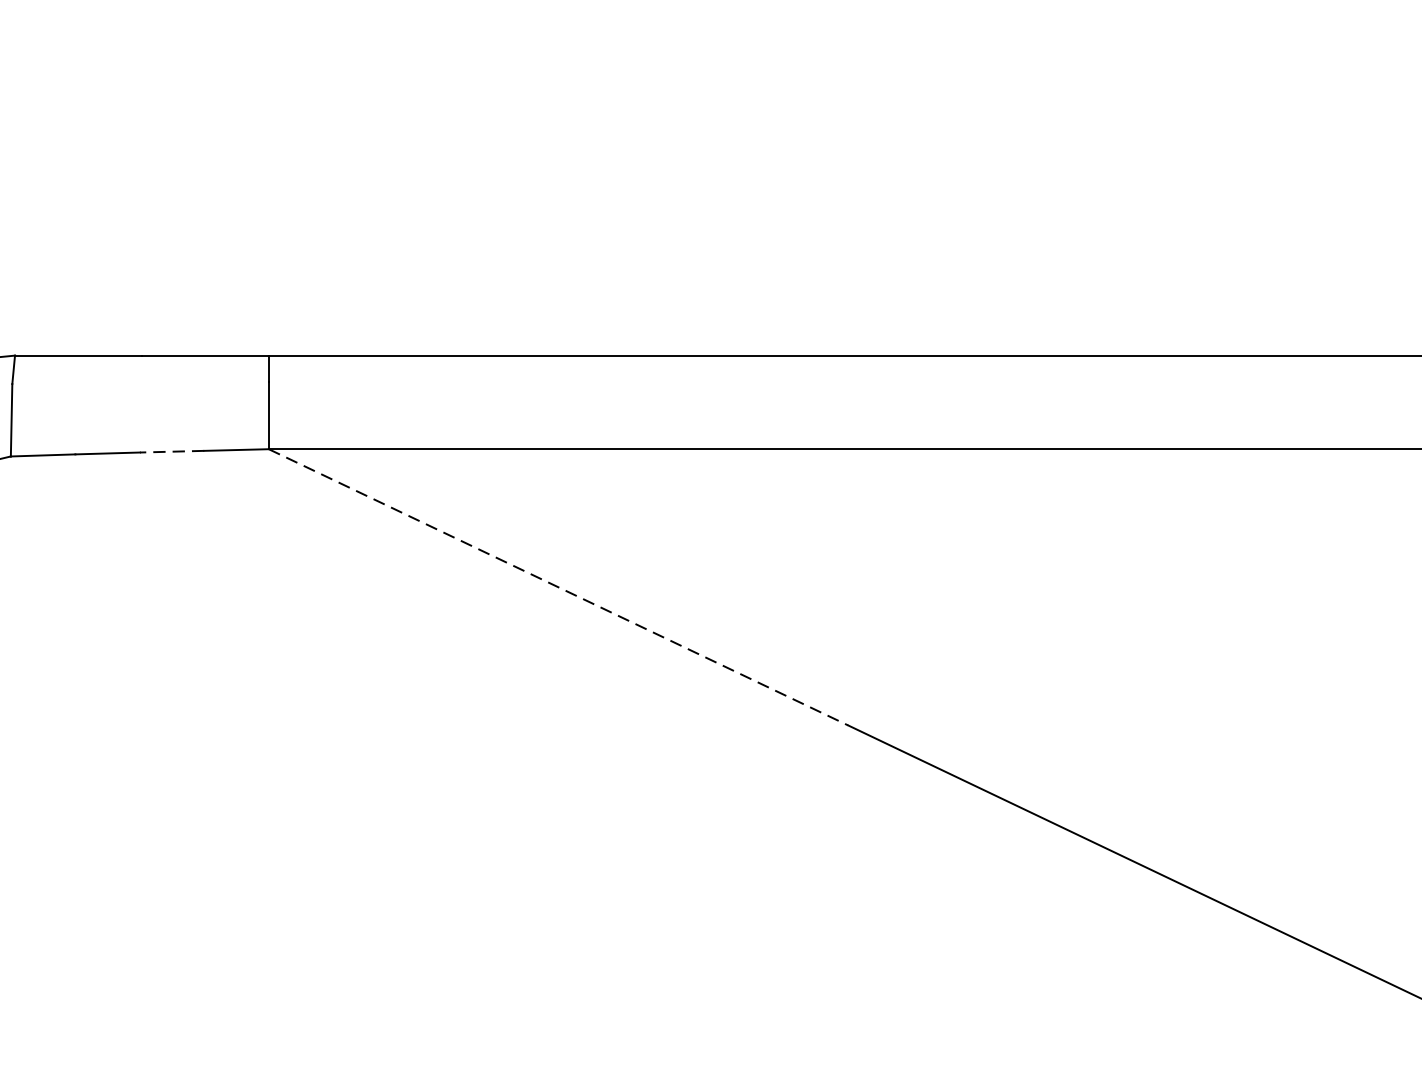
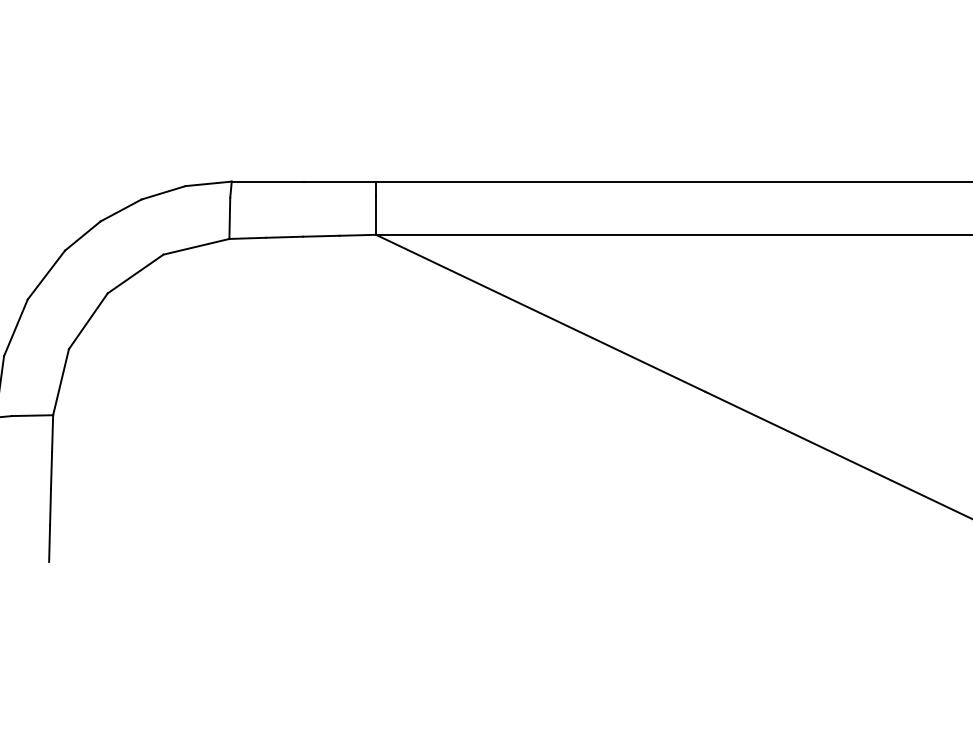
line: (171, 452) -> (320, 236), dashed -> solid
line: (559, 587) -> (541, 313), dashed -> solid

